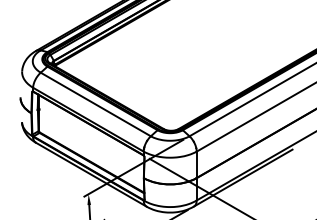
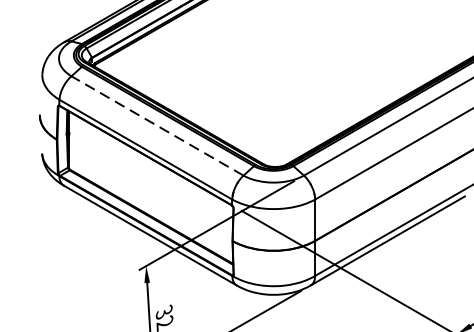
line: (95, 104) -> (156, 125), solid -> dashed

